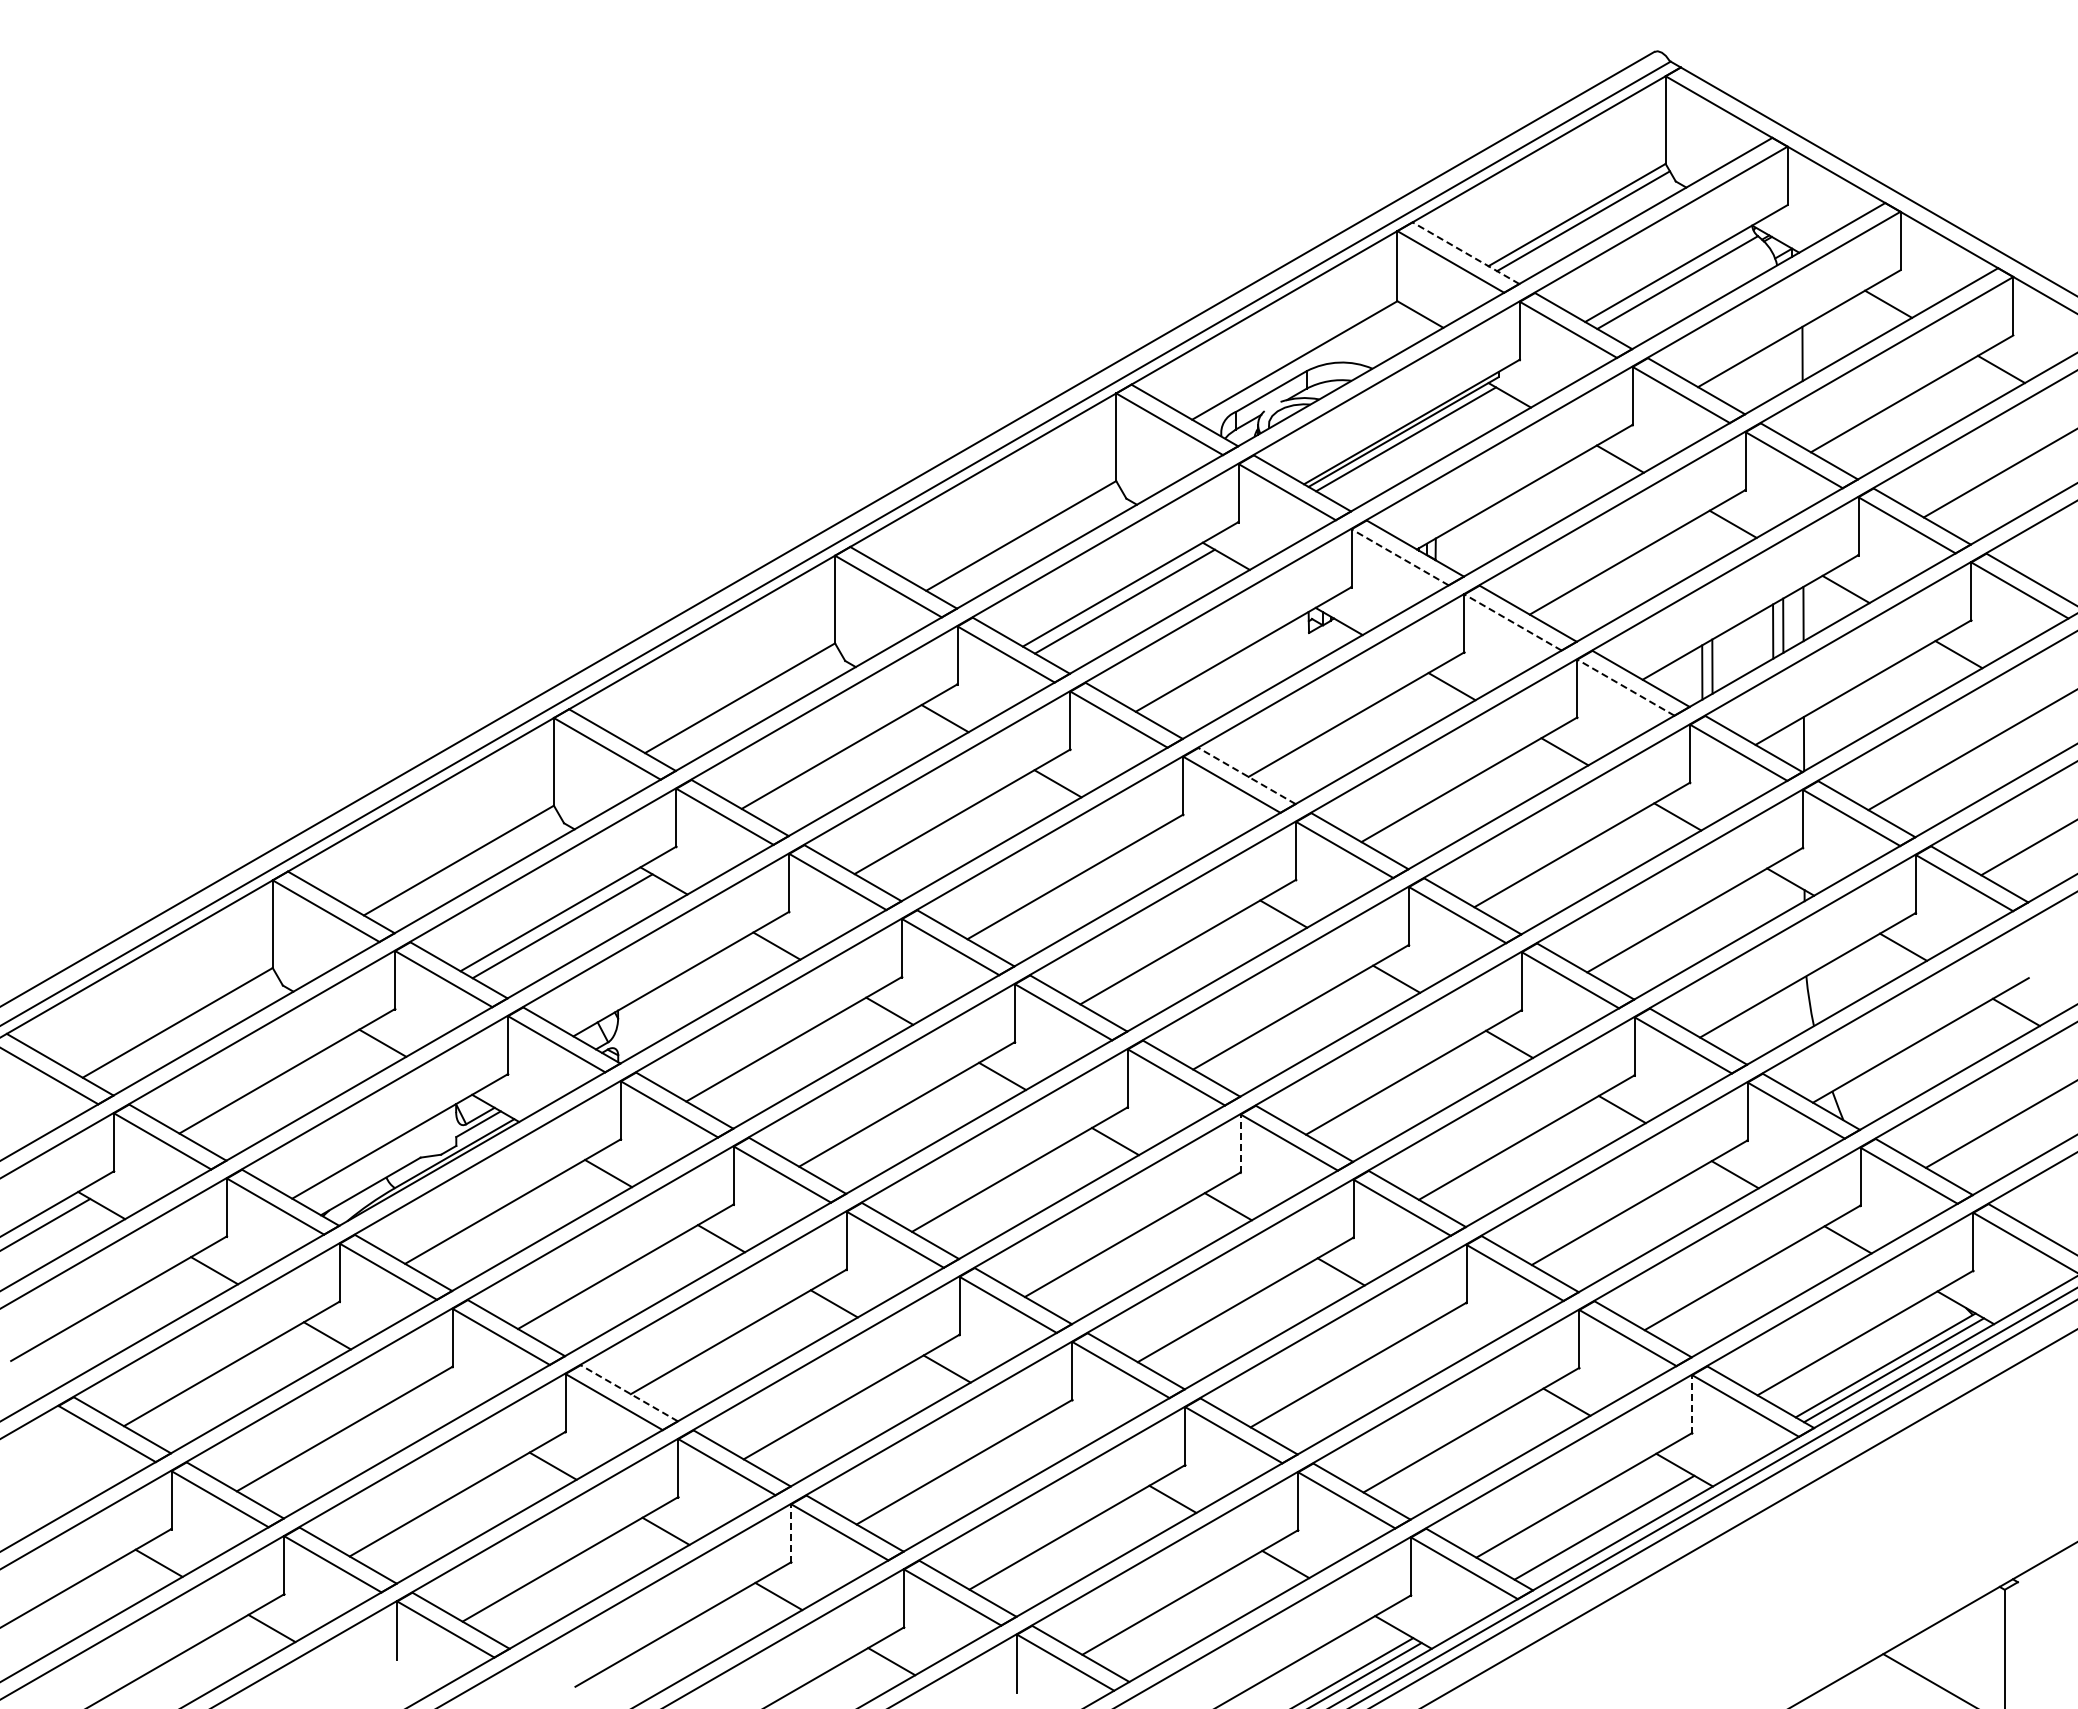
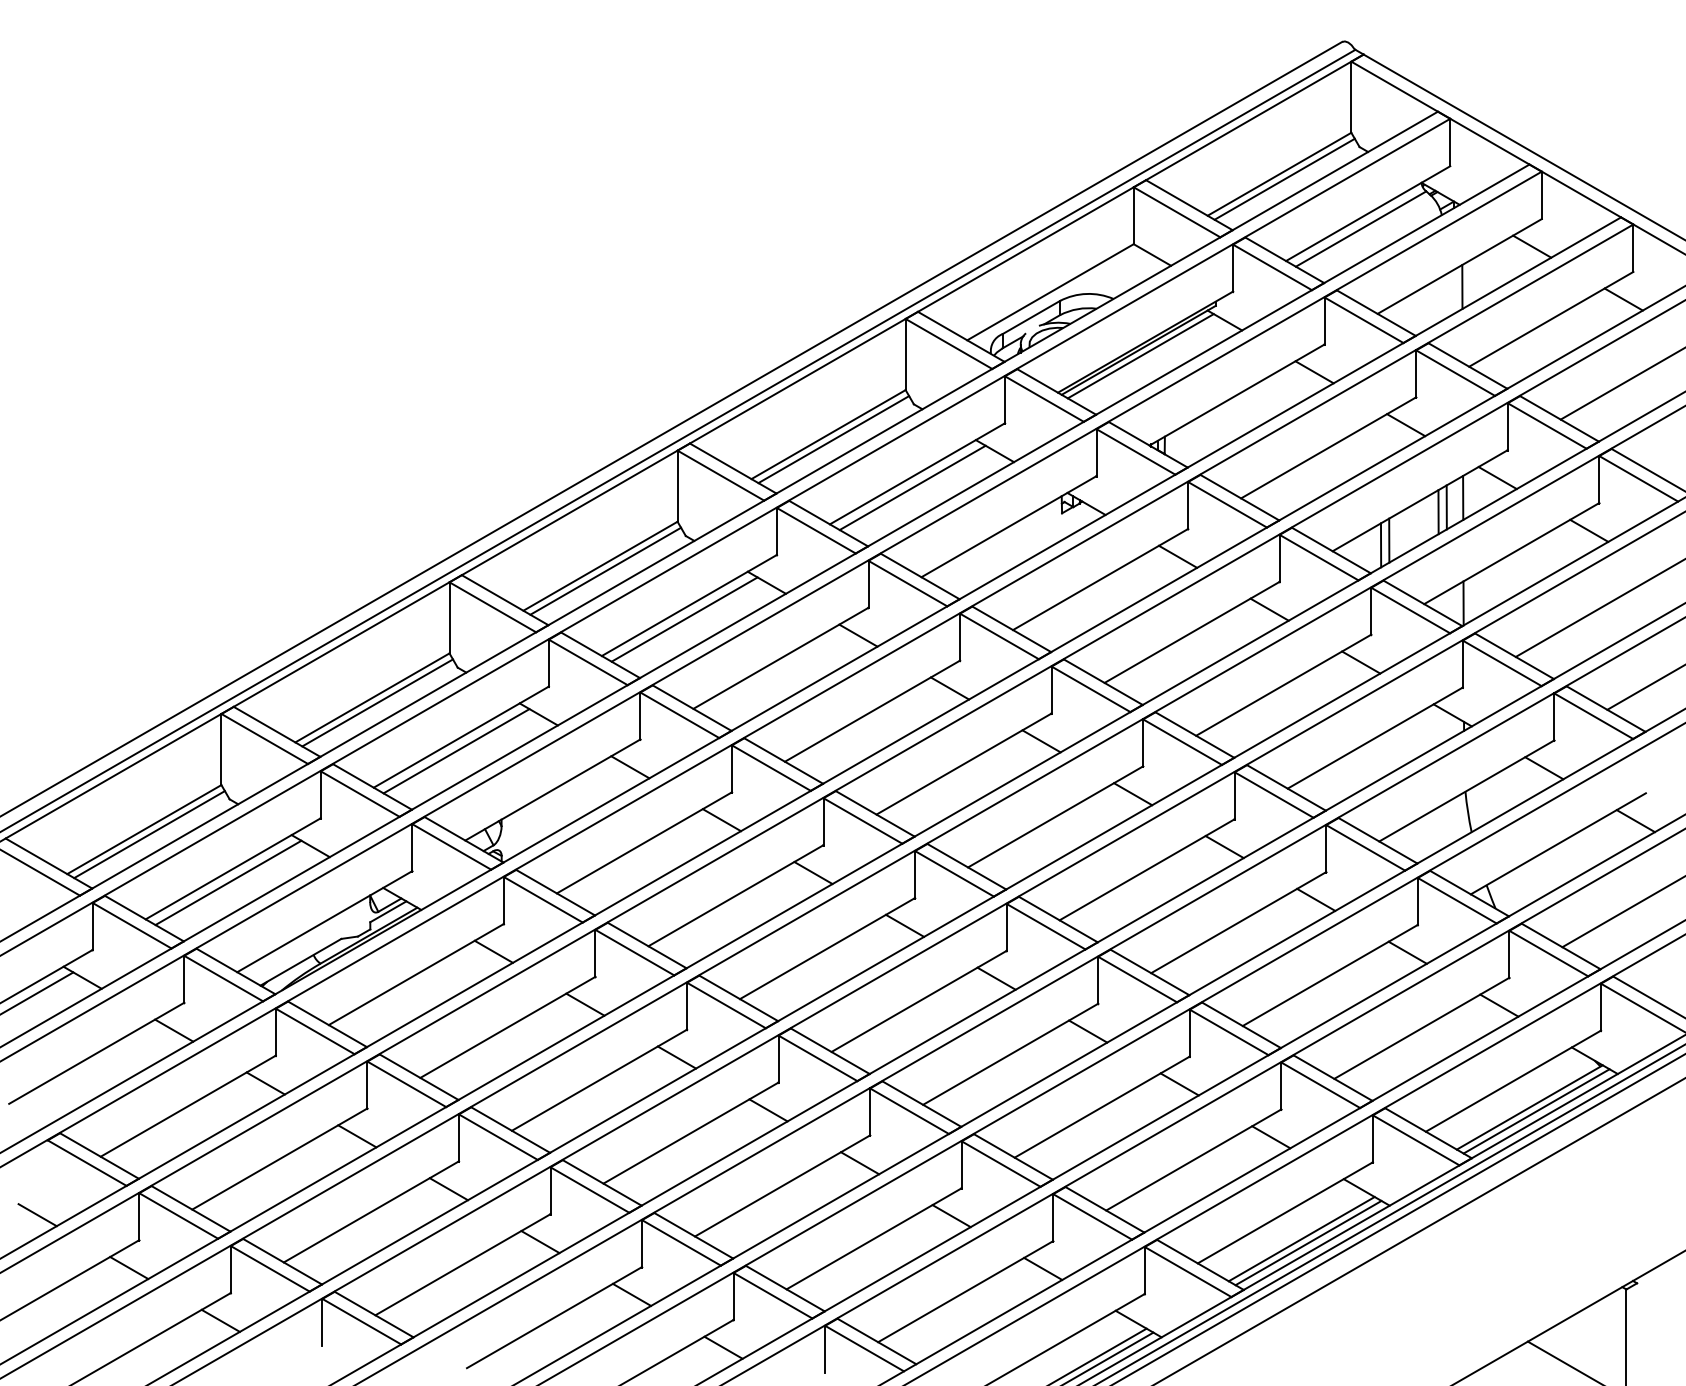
line: (1465, 253) -> (1188, 205), dashed -> solid
line: (1027, 541) -> (833, 439), added
line: (1399, 557) -> (1135, 452), dashed -> solid
line: (1512, 622) -> (1227, 504), dashed -> solid
line: (1625, 687) -> (1318, 557), dashed -> solid
line: (746, 704) -> (605, 571), added
line: (843, 763) -> (684, 619), added
line: (1246, 775) -> (1011, 628), dashed -> solid
line: (1170, 848) -> (949, 688), added
line: (465, 866) -> (377, 702), added
line: (184, 1028) -> (149, 834), added
line: (281, 1088) -> (228, 882), added
line: (1240, 1143) -> (1006, 927), dashed -> solid
line: (1453, 1336) -> (1179, 1083), added
line: (628, 1393) -> (510, 1130), dashed -> solid
line: (439, 1400) -> (356, 1135), added
line: (1692, 1403) -> (1373, 1138), dashed -> solid
line: (1059, 1433) -> (859, 1162), added
line: (45, 1497) -> (37, 1214), added
line: (1612, 1532) -> (1308, 1242), added
line: (791, 1533) -> (642, 1243), dashed -> solid

